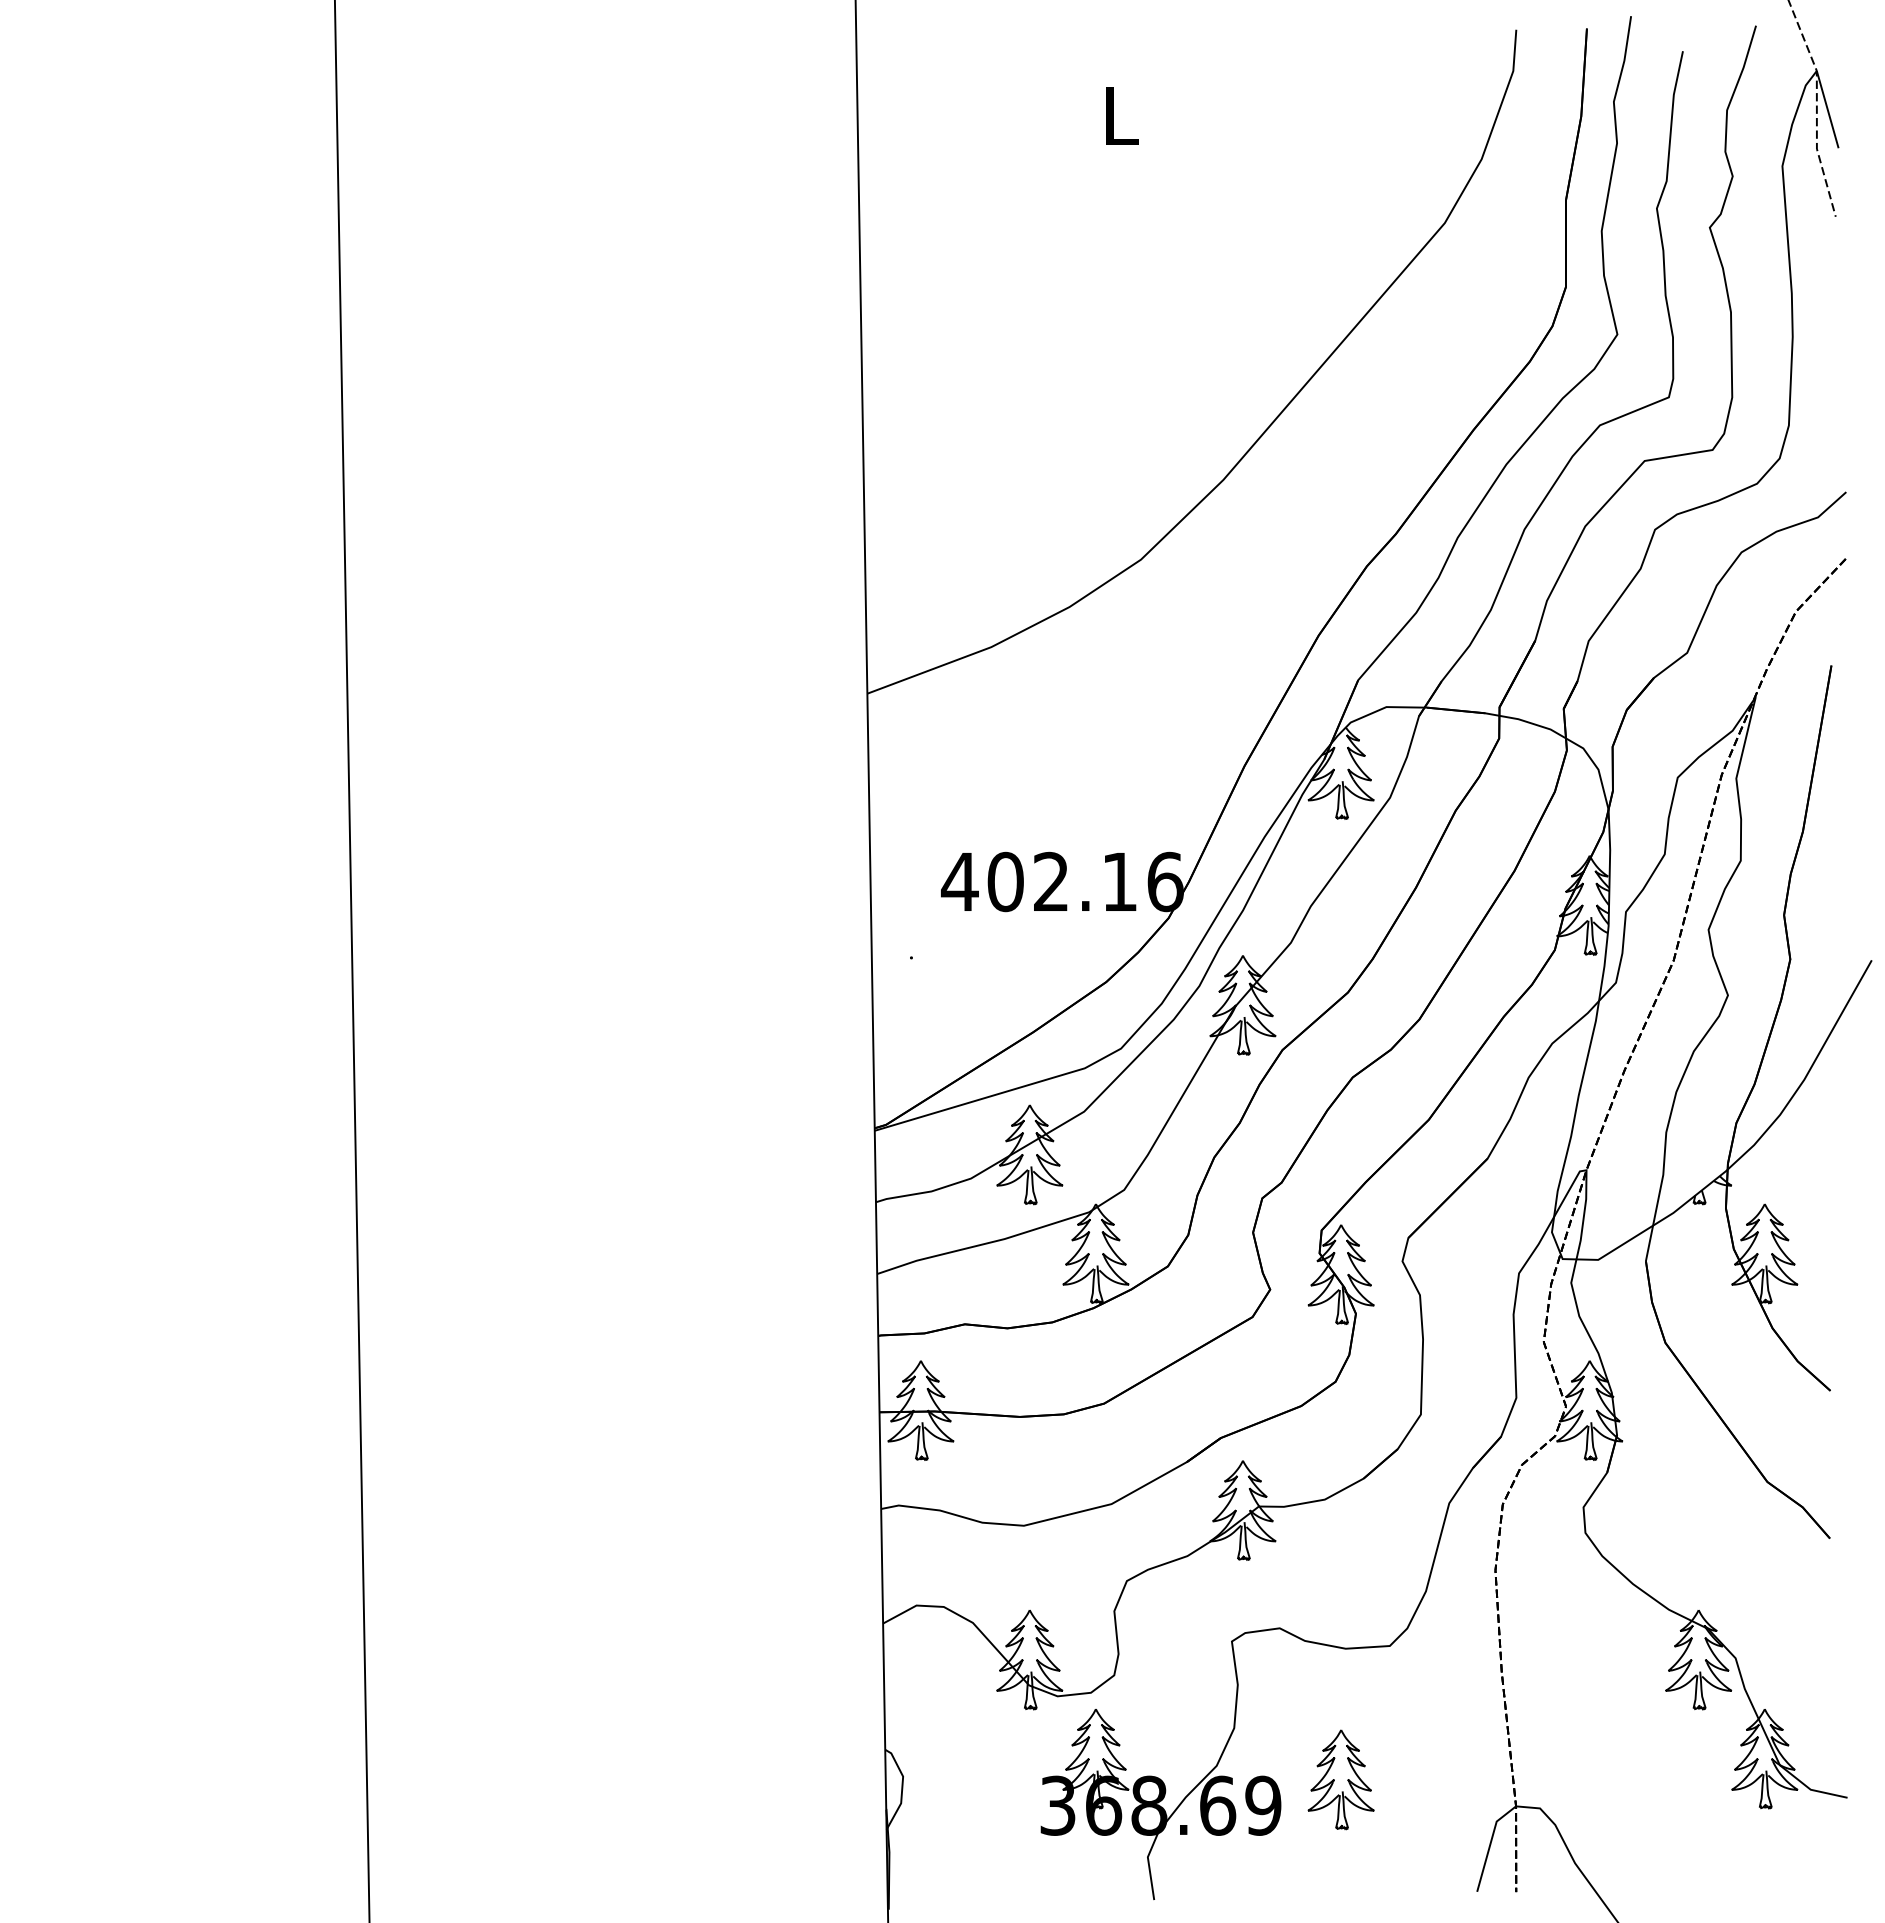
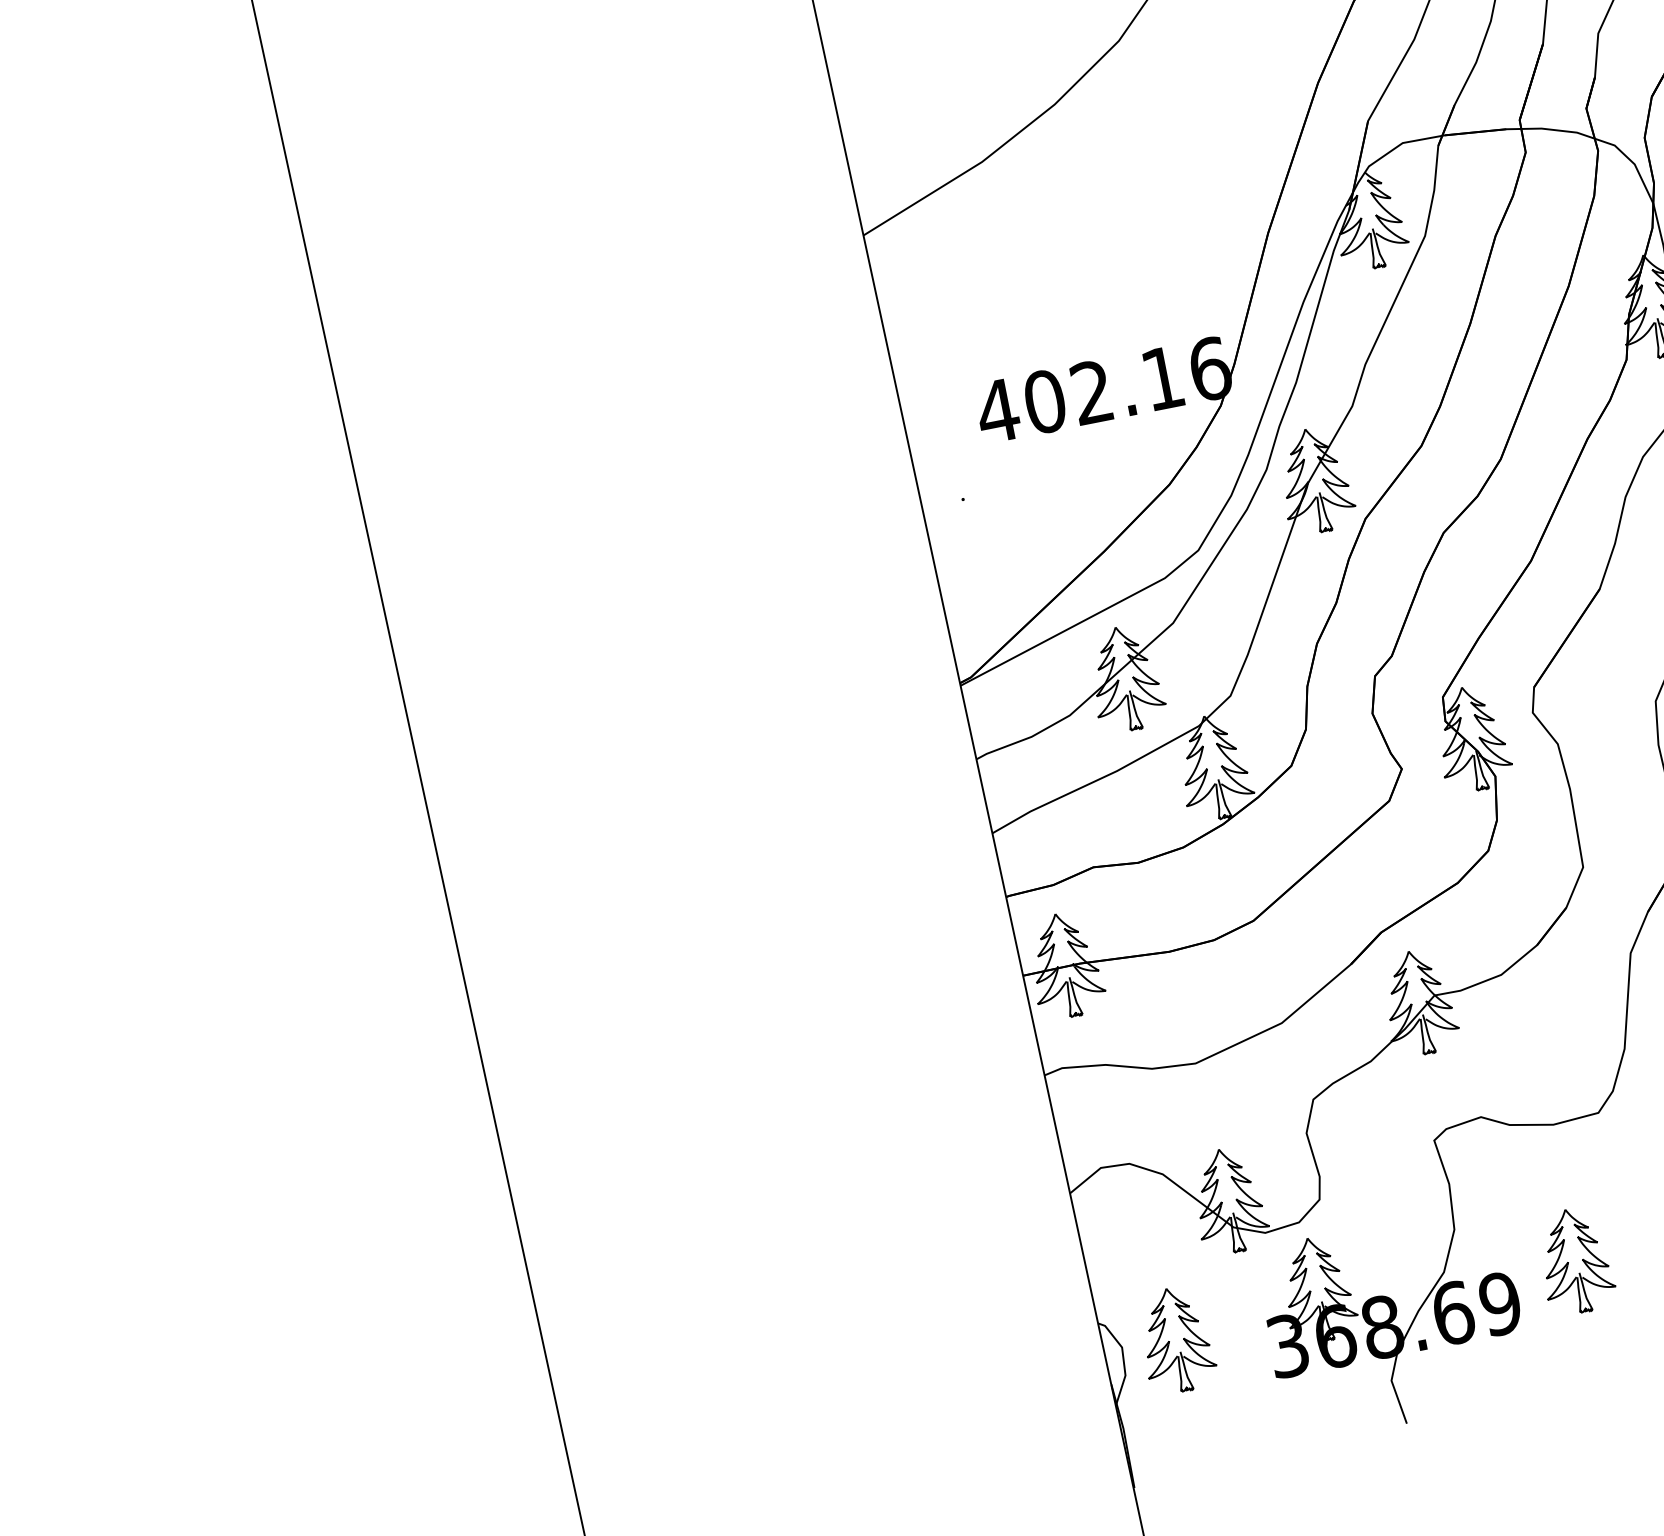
part: (954, 1779) -> (1175, 1339), added

